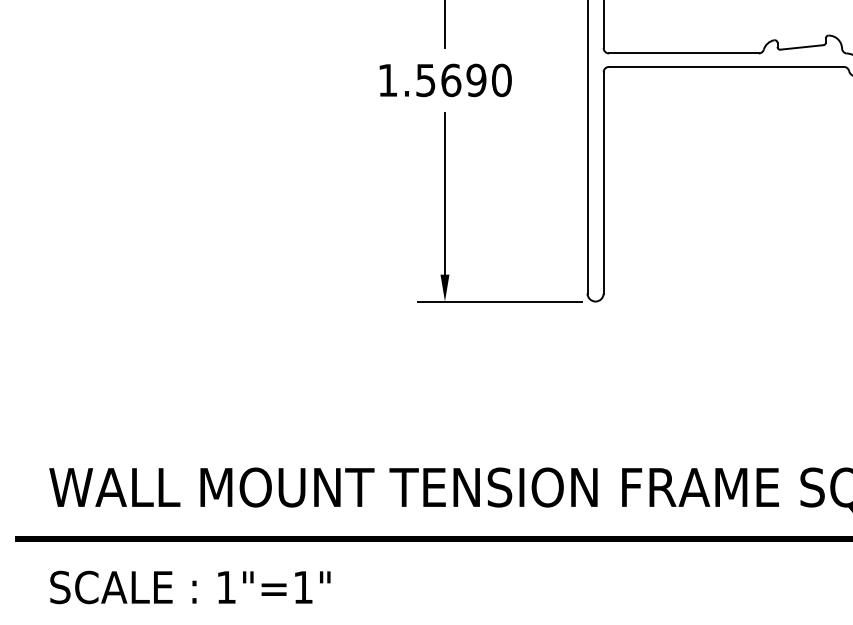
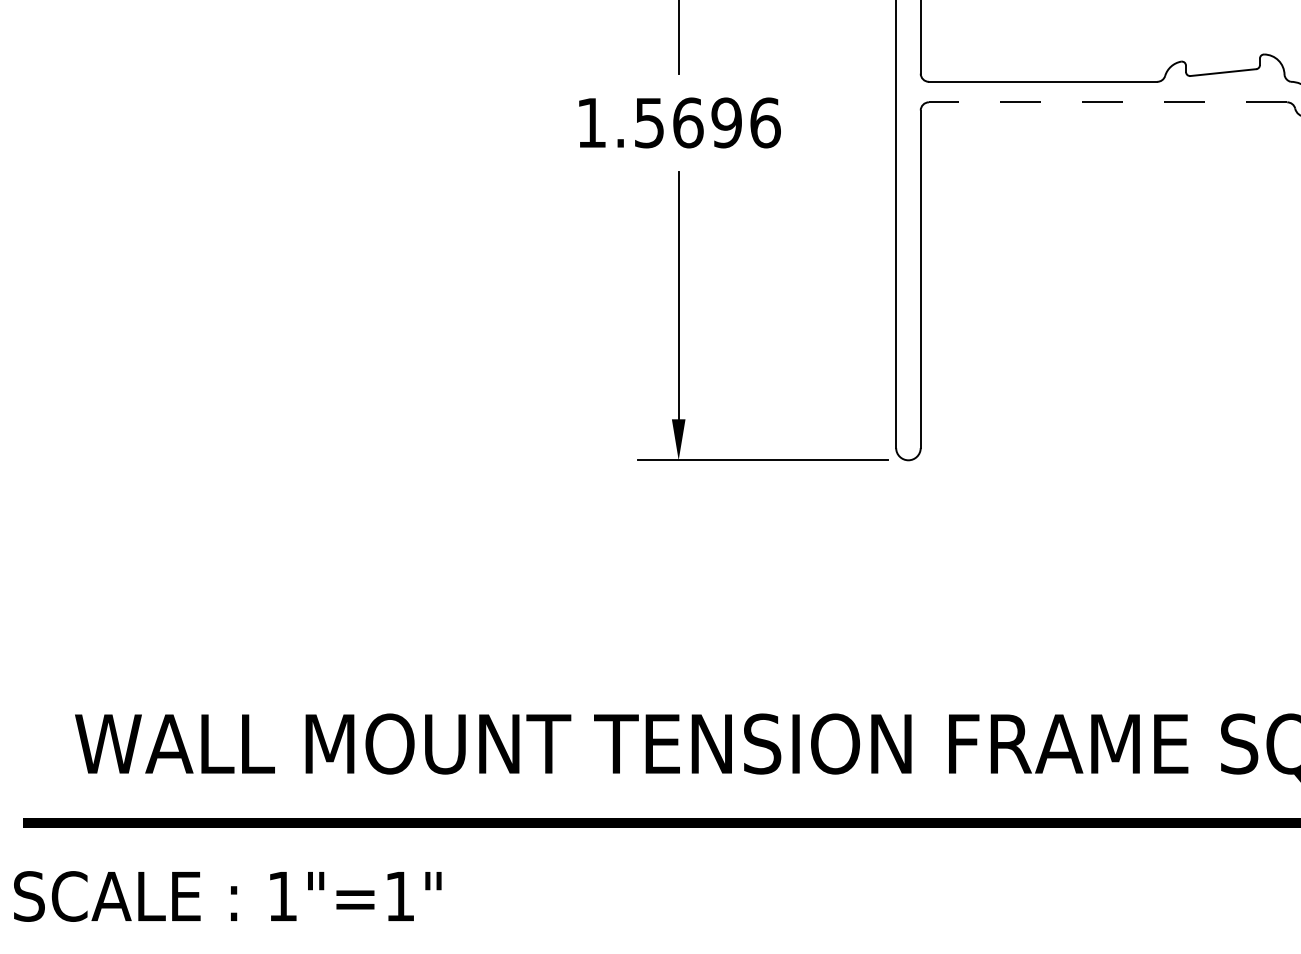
line: (725, 66) -> (1106, 101), solid -> dashed
text: (501, 79) -> (764, 121), 1.5690 -> 1.5696
text: (190, 587) -> (227, 896), moved

